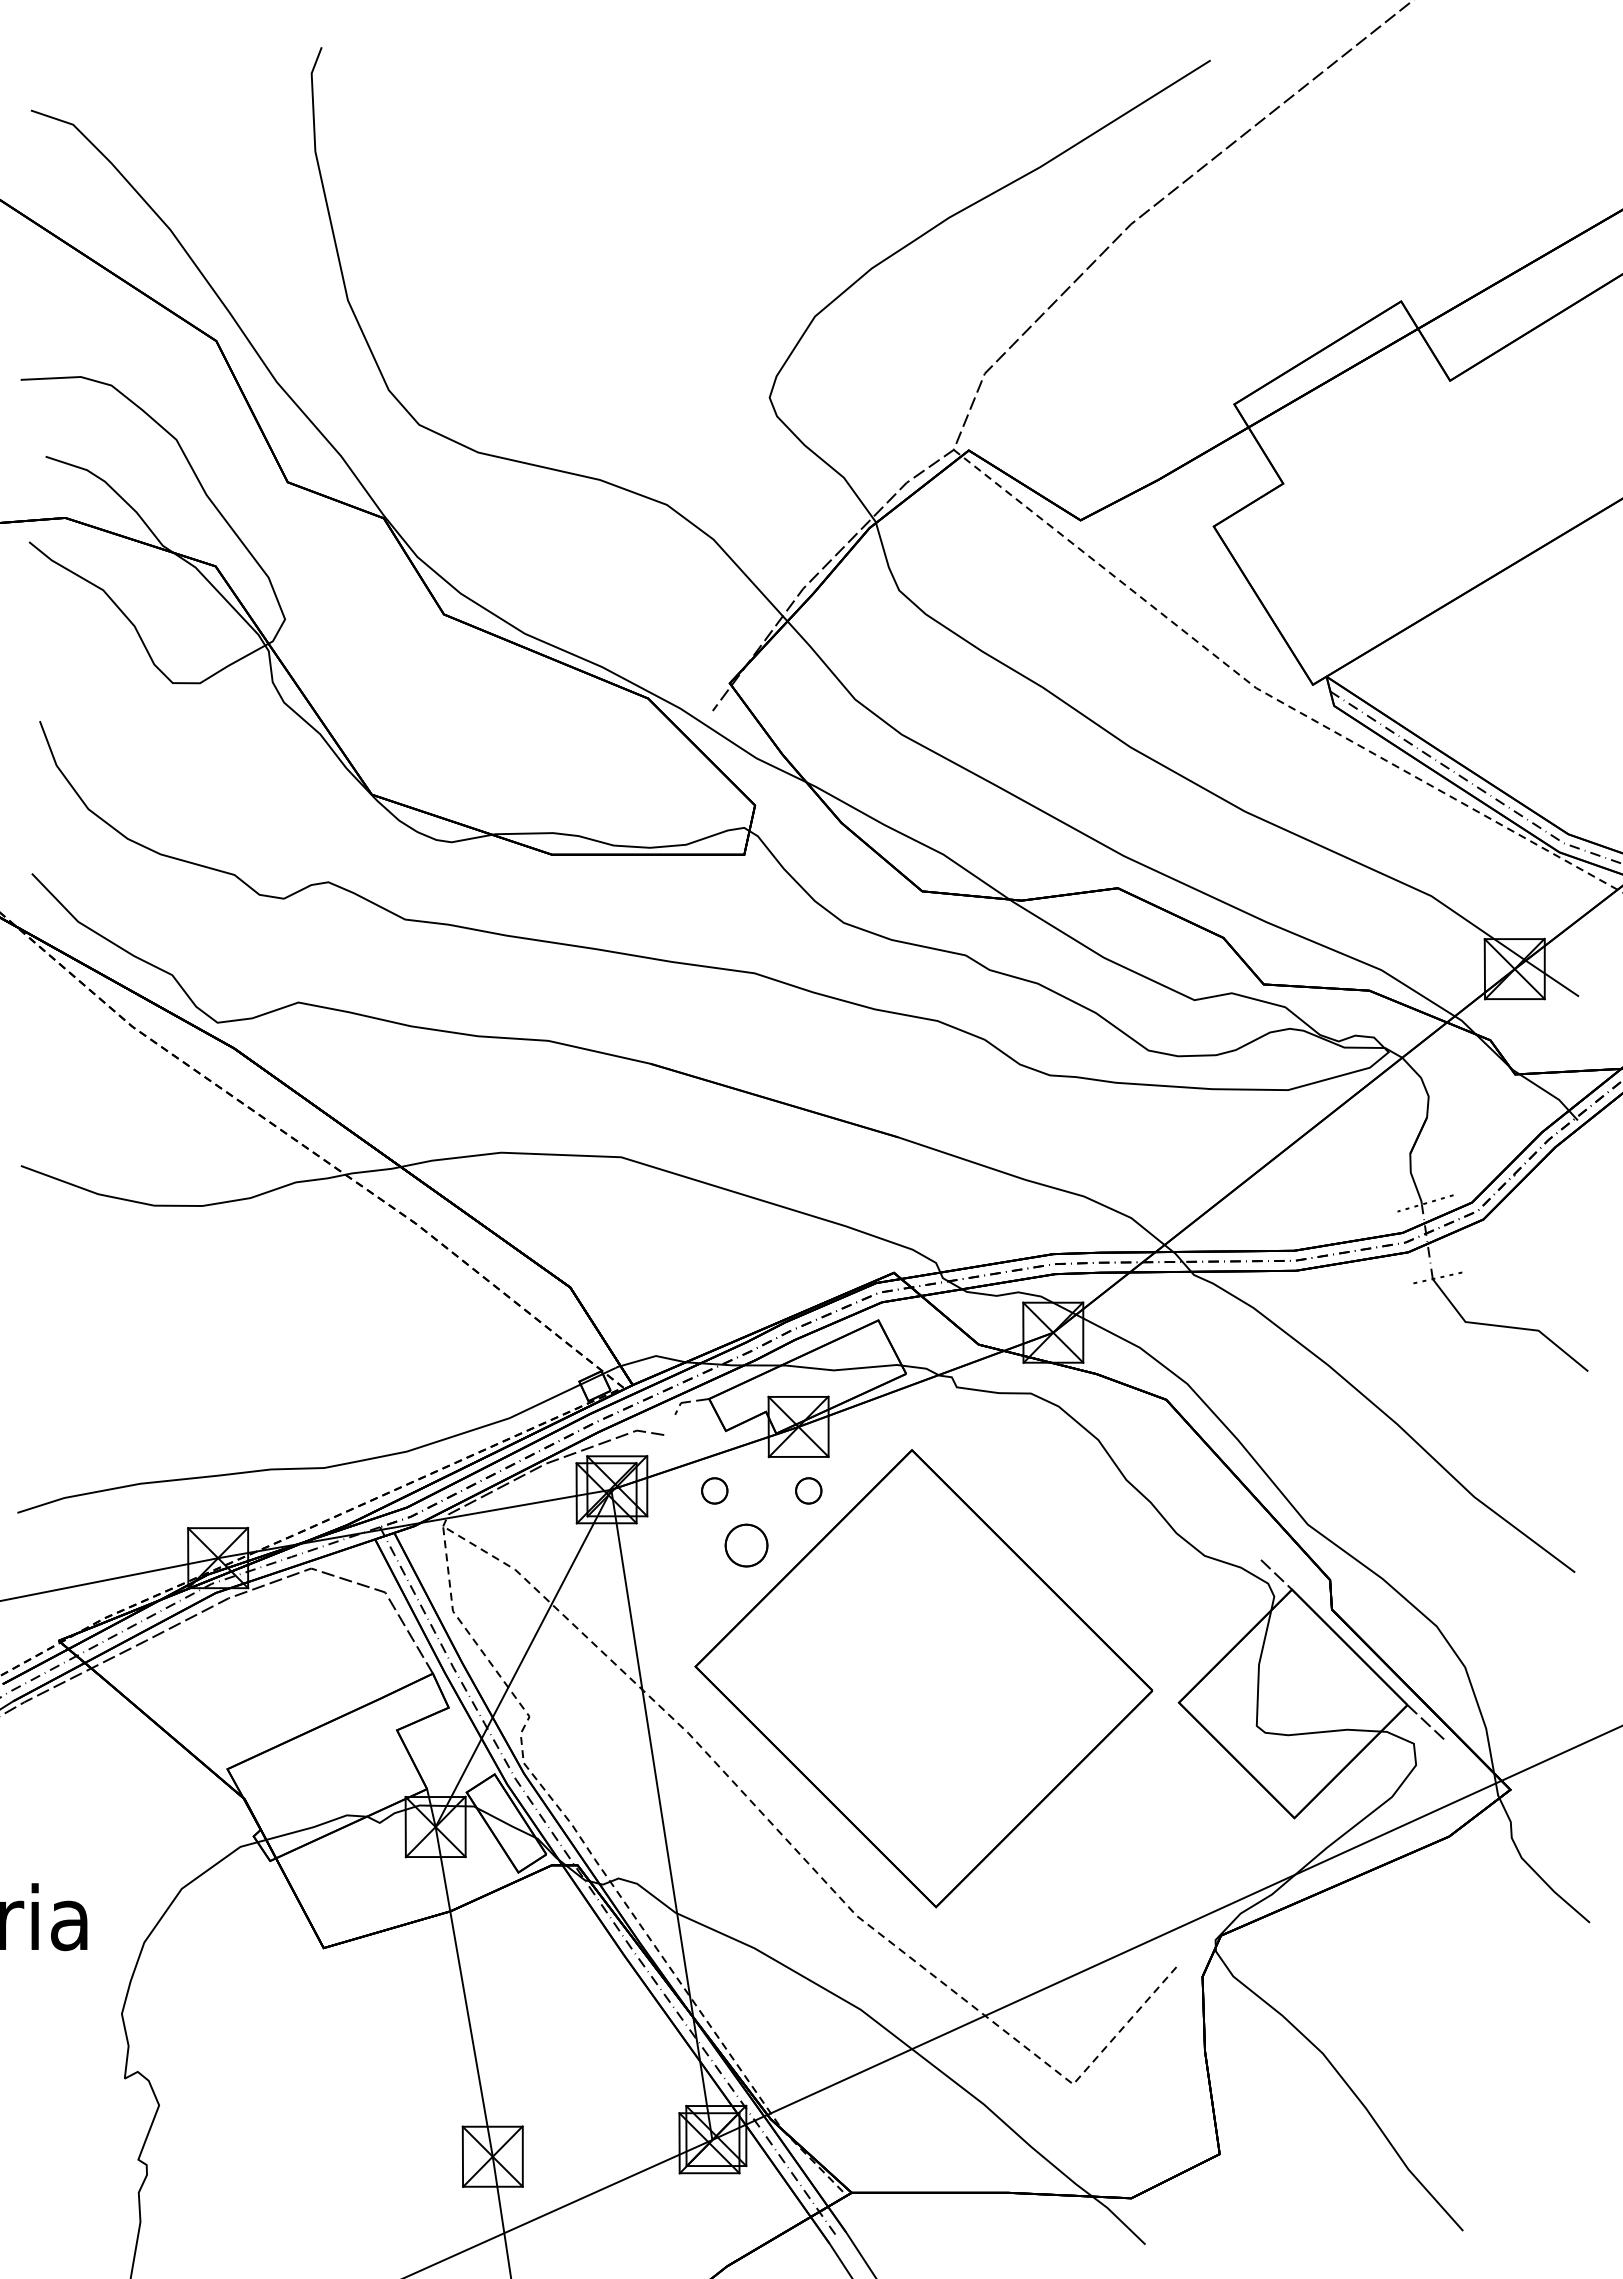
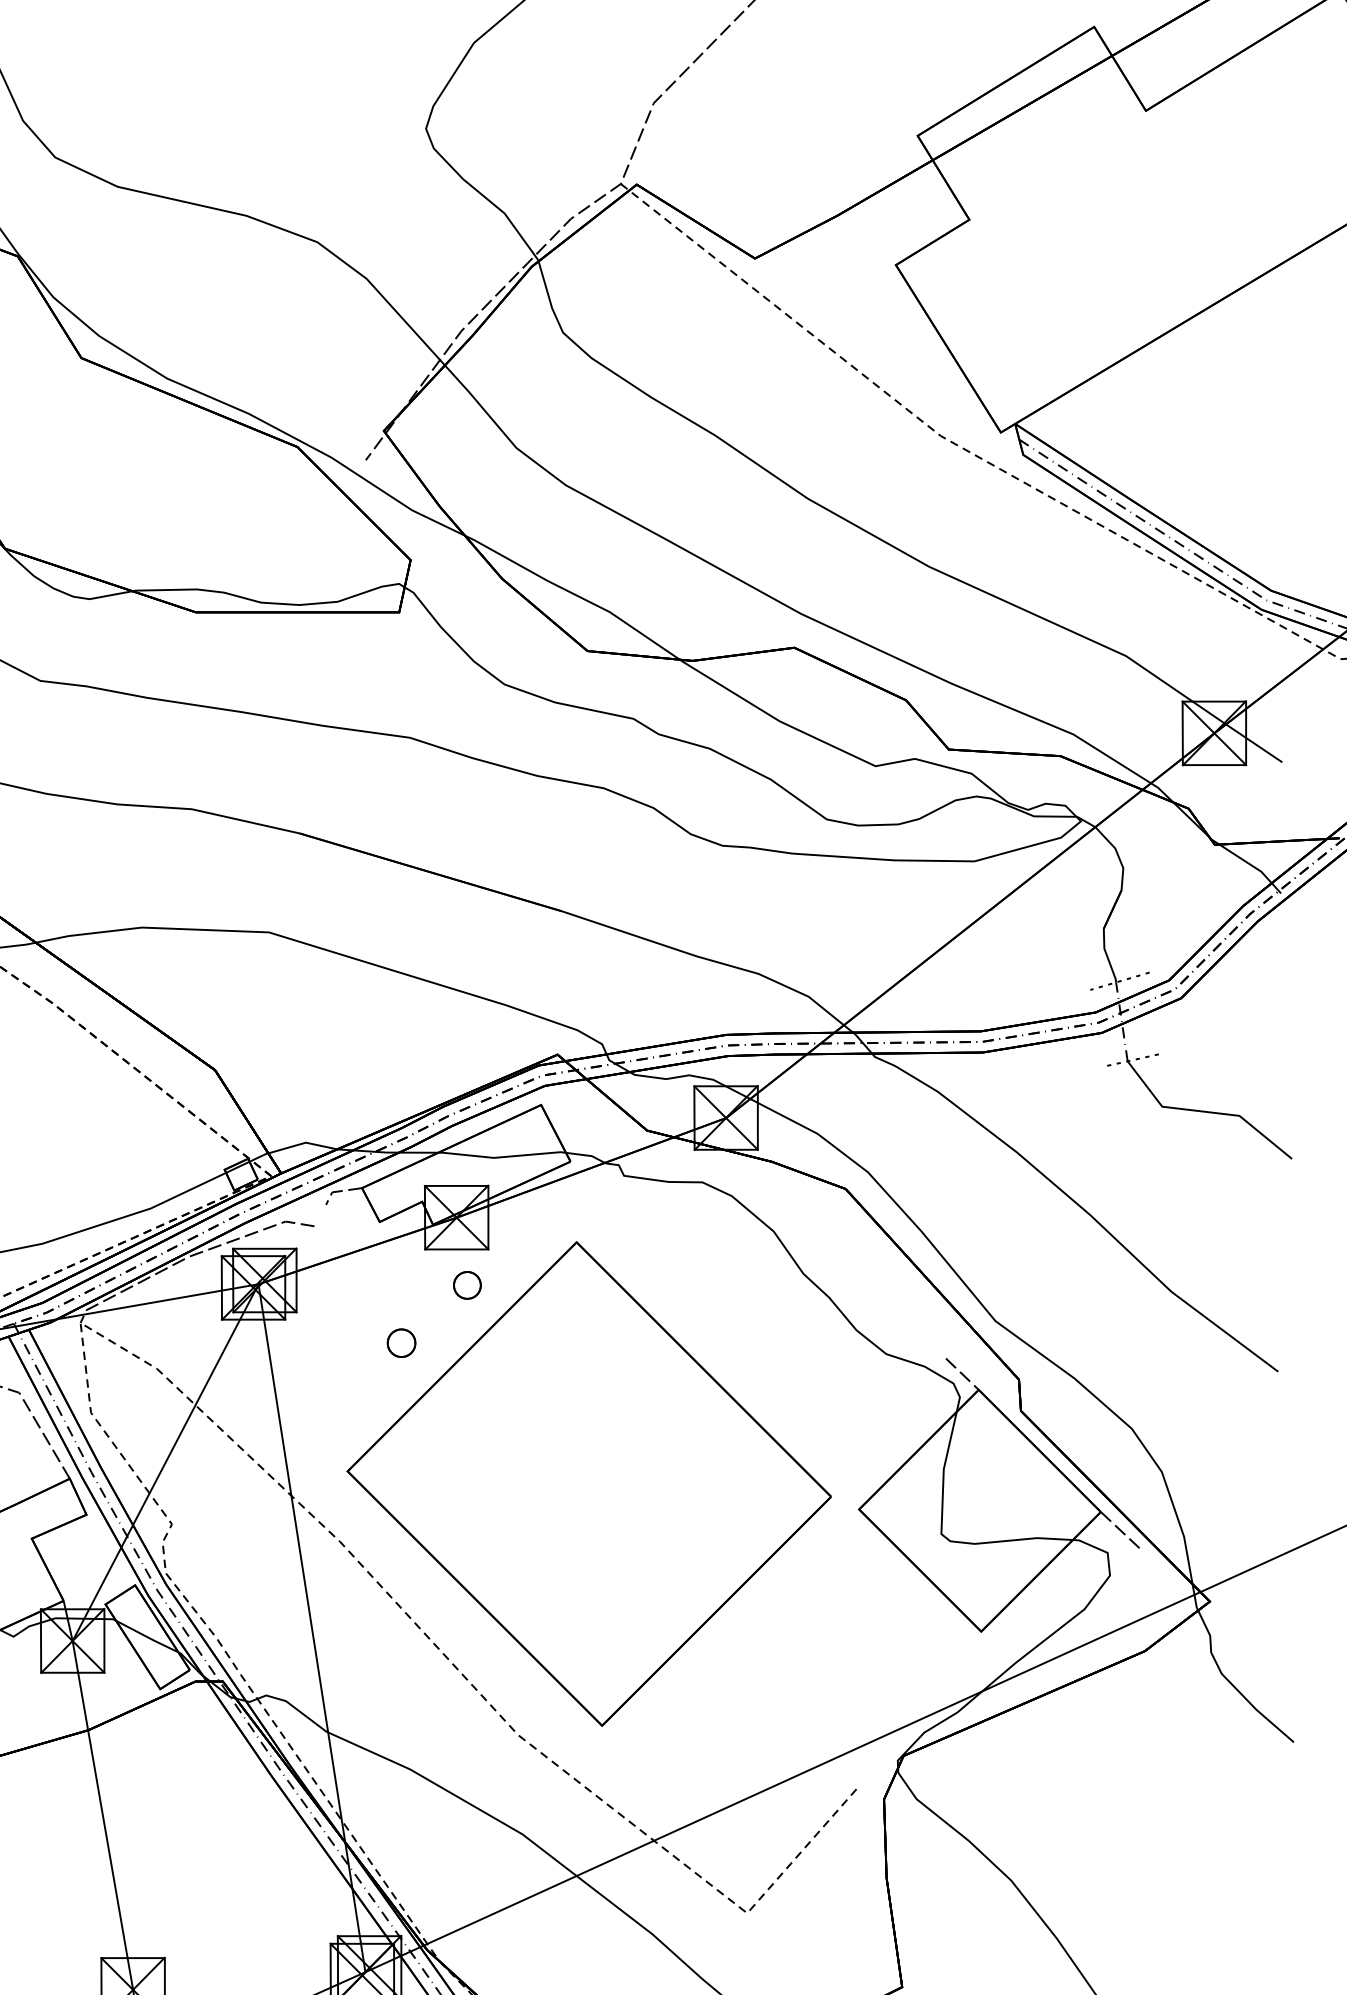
part: (714, 1490) -> (367, 1284), removed
part: (746, 1545) -> (401, 1343), size x0.62

